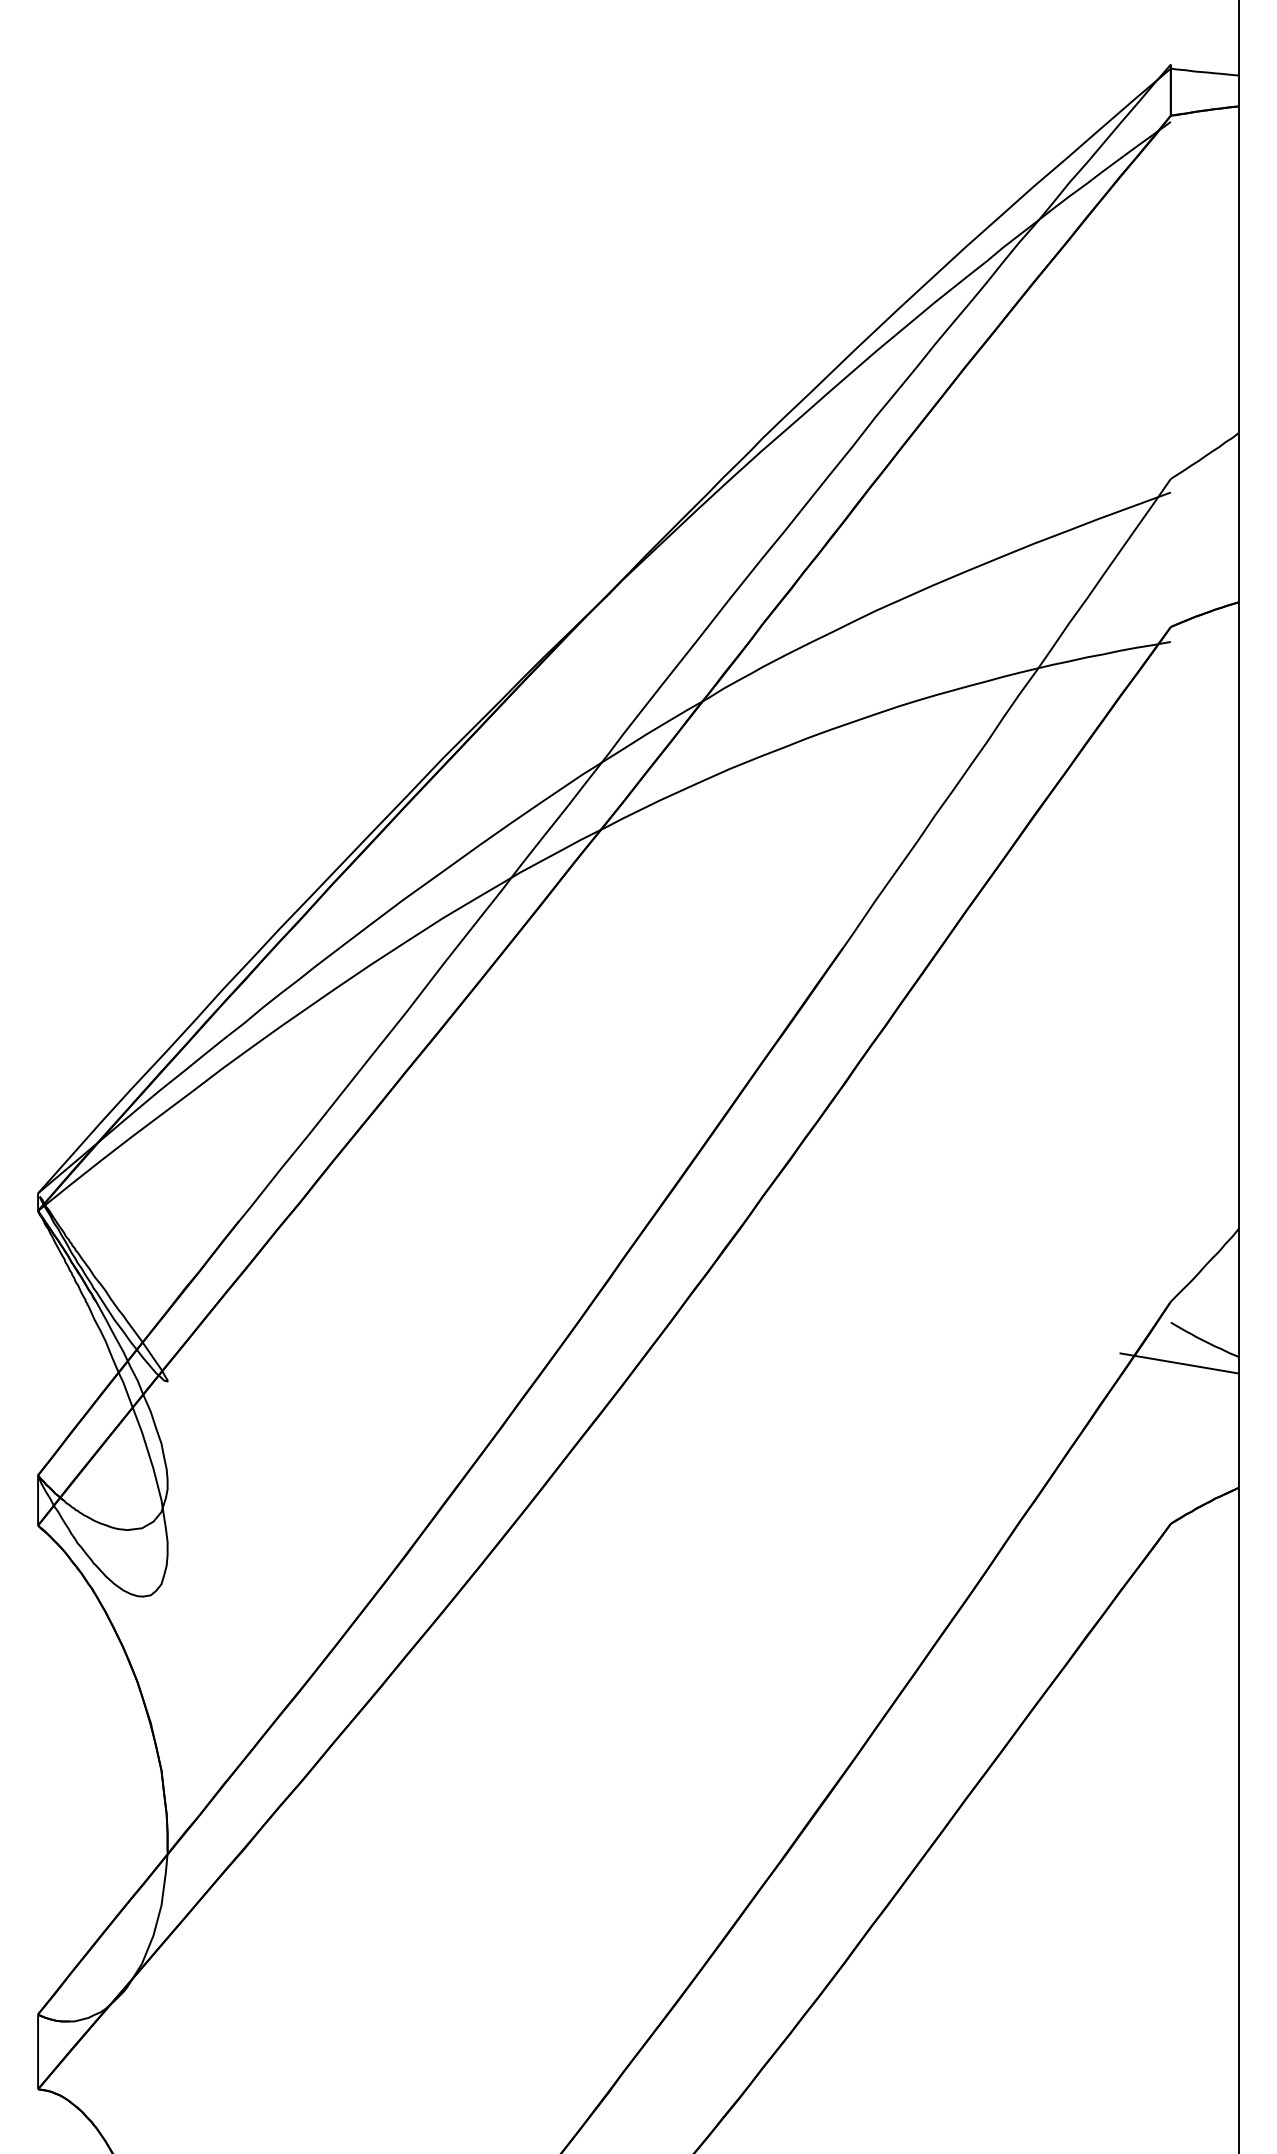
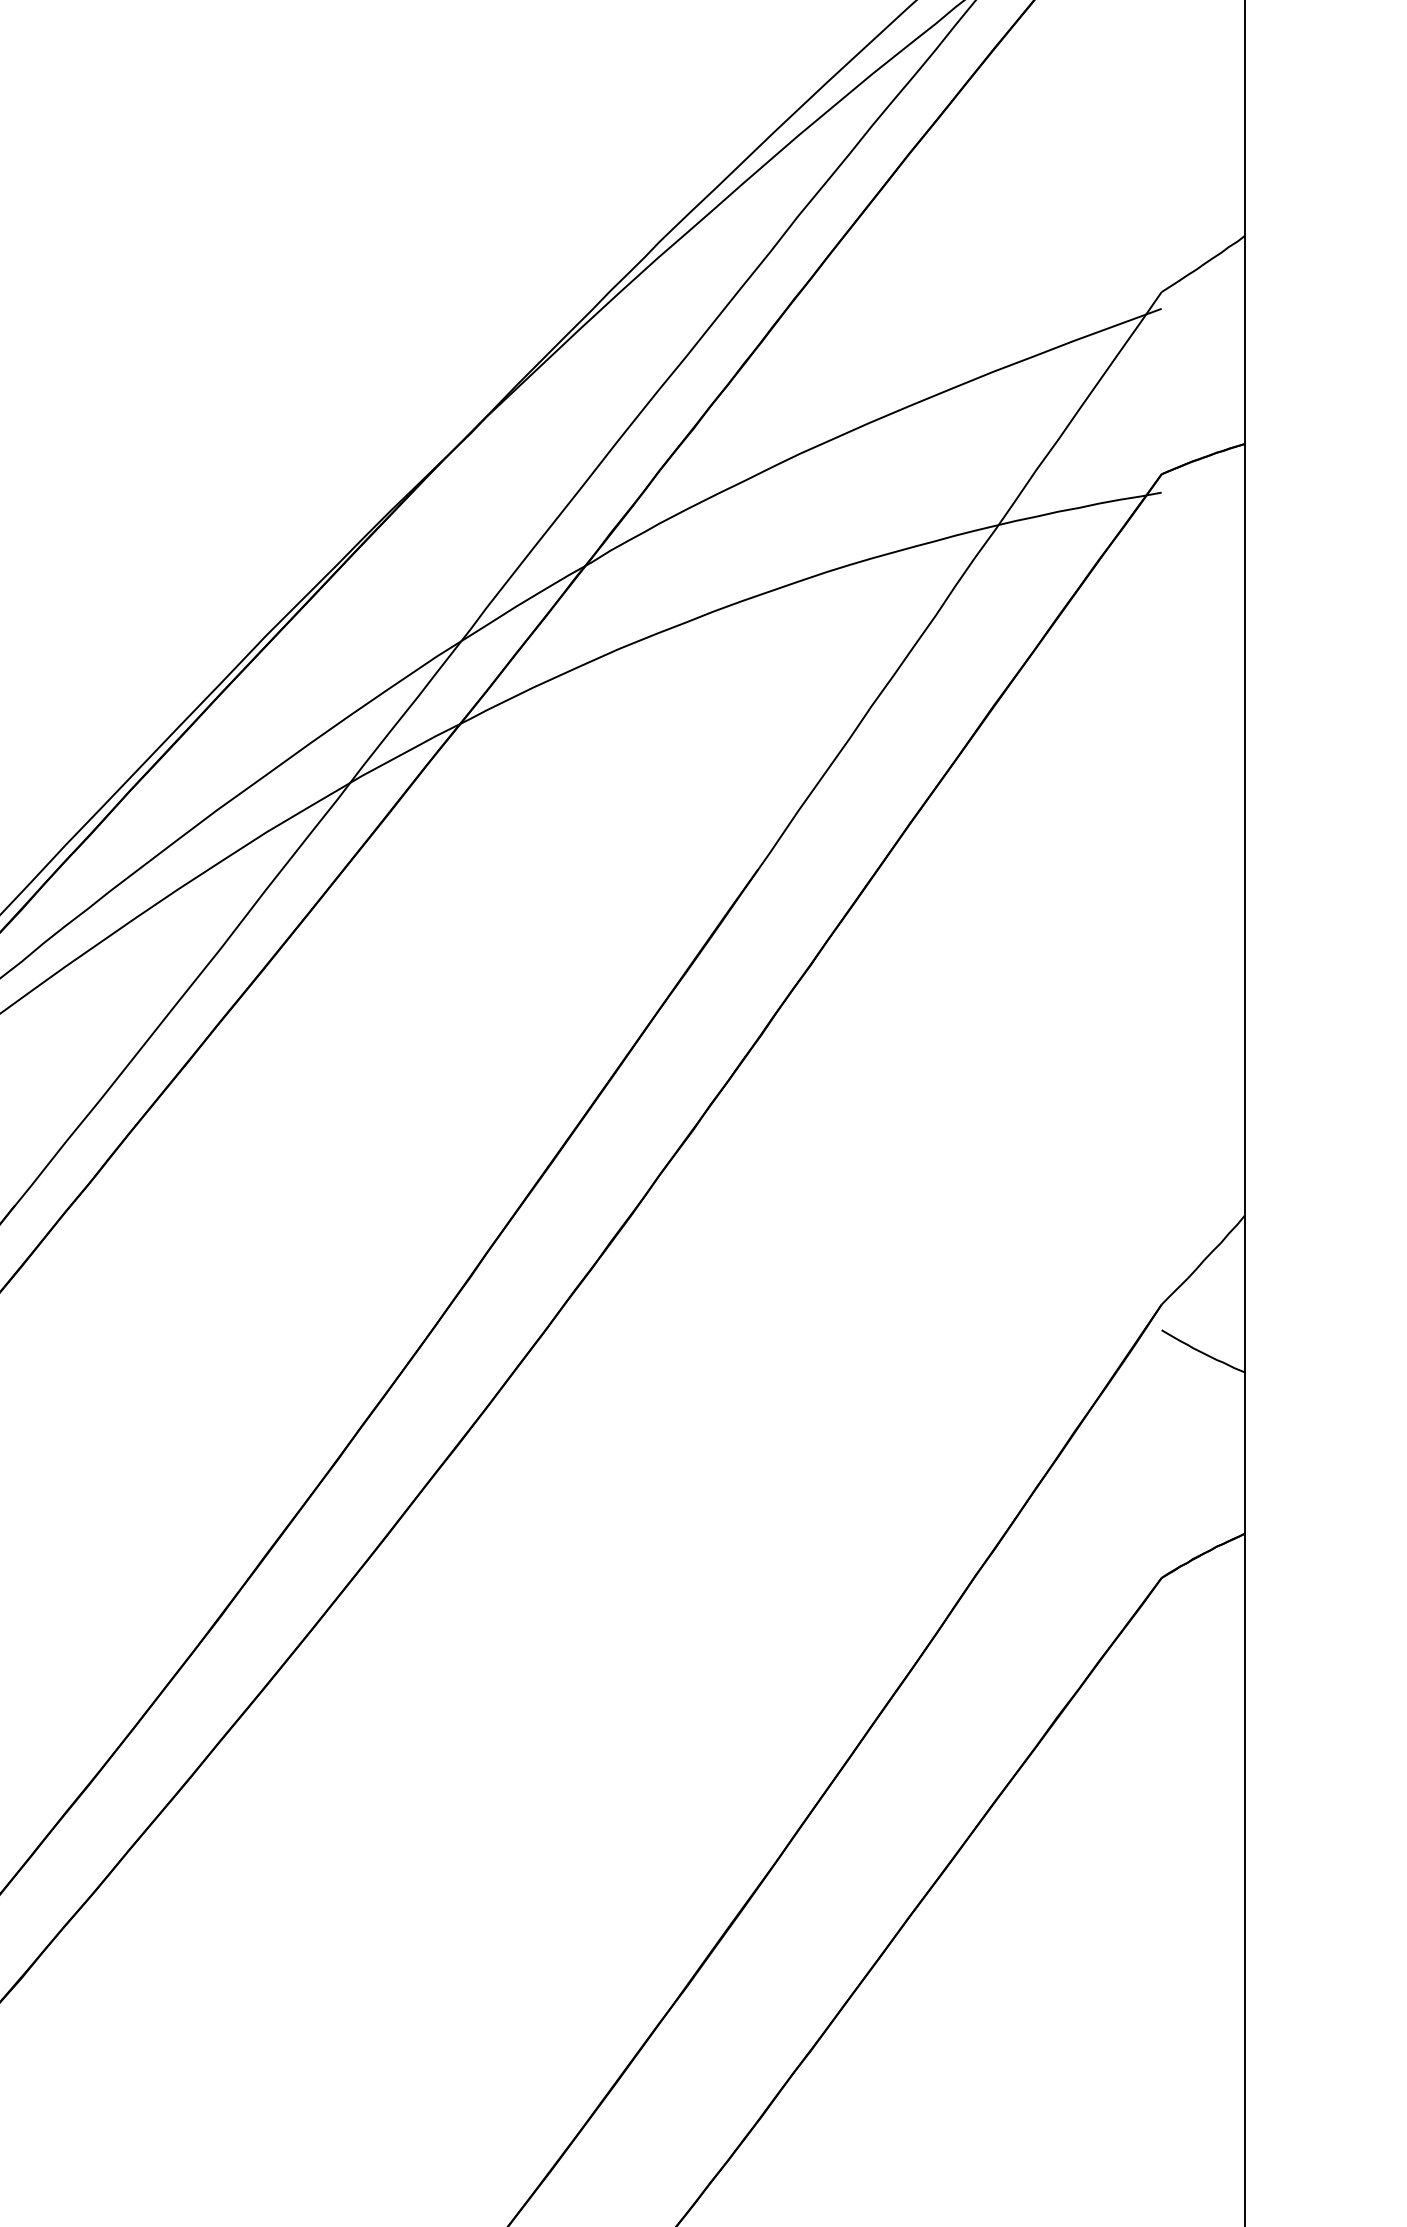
line: (1179, 1363) -> (1172, 1380), removed

